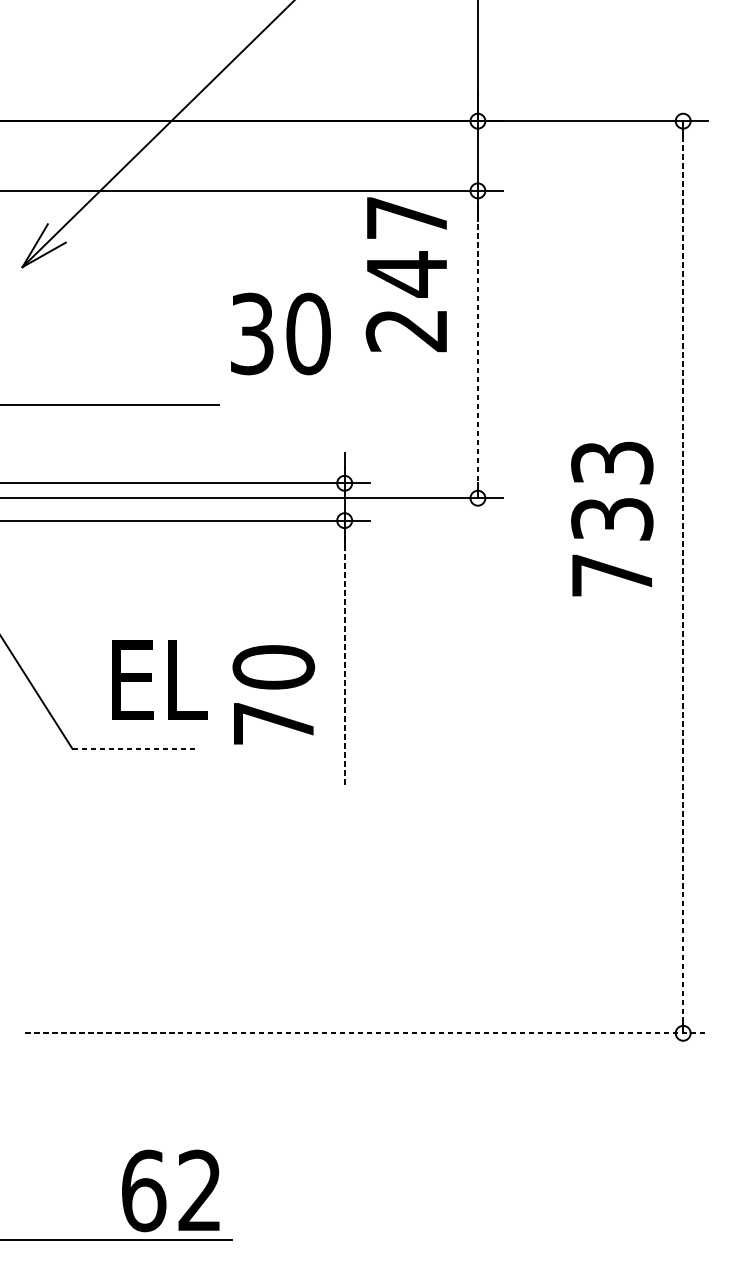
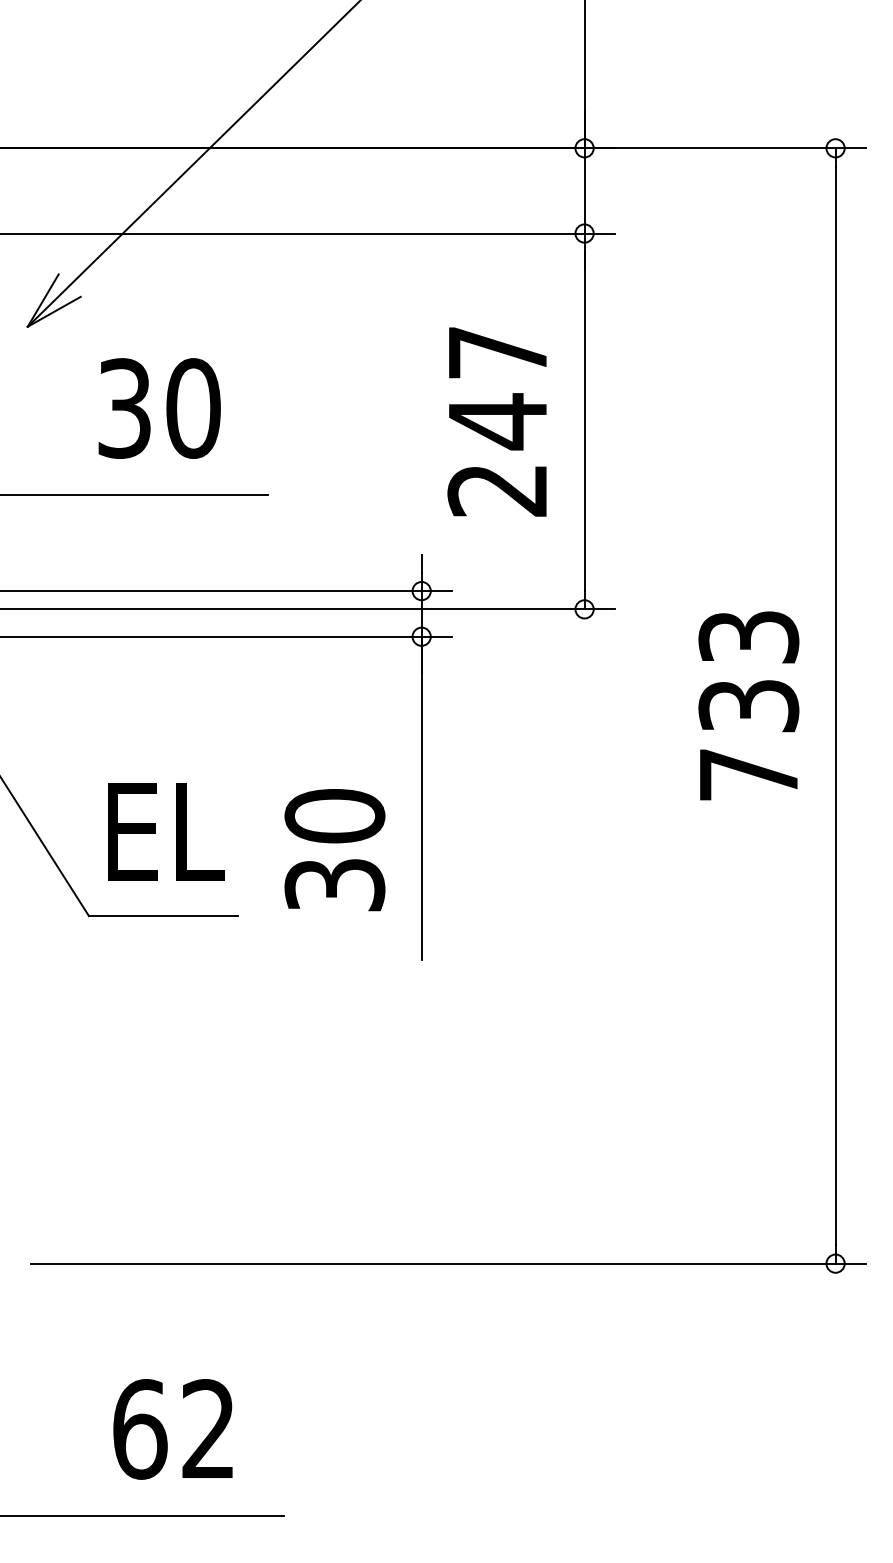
text: (405, 274) -> (496, 421), moved
text: (280, 333) -> (159, 408), moved
line: (477, 344) -> (584, 421), dashed -> solid
text: (611, 518) -> (748, 705), moved
line: (683, 577) -> (835, 706), dashed -> solid
line: (344, 652) -> (421, 797), dashed -> solid
text: (160, 679) -> (166, 831), moved
text: (273, 724) -> (334, 885), 70 -> 30
line: (133, 749) -> (163, 916), dashed -> solid
line: (366, 1033) -> (448, 1263), dashed -> solid
text: (170, 1191) -> (172, 1429), moved

